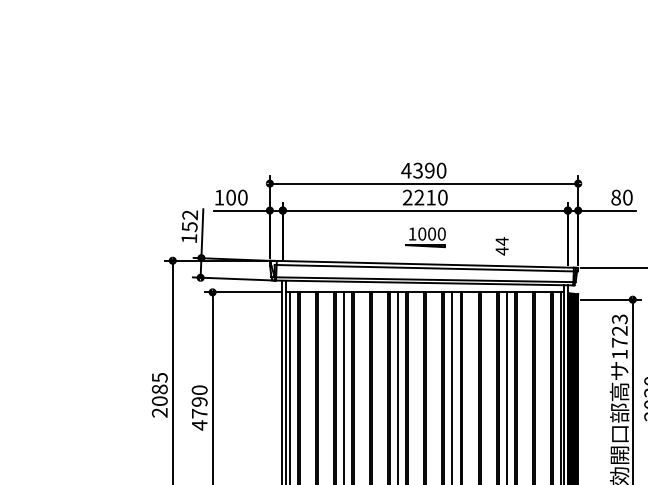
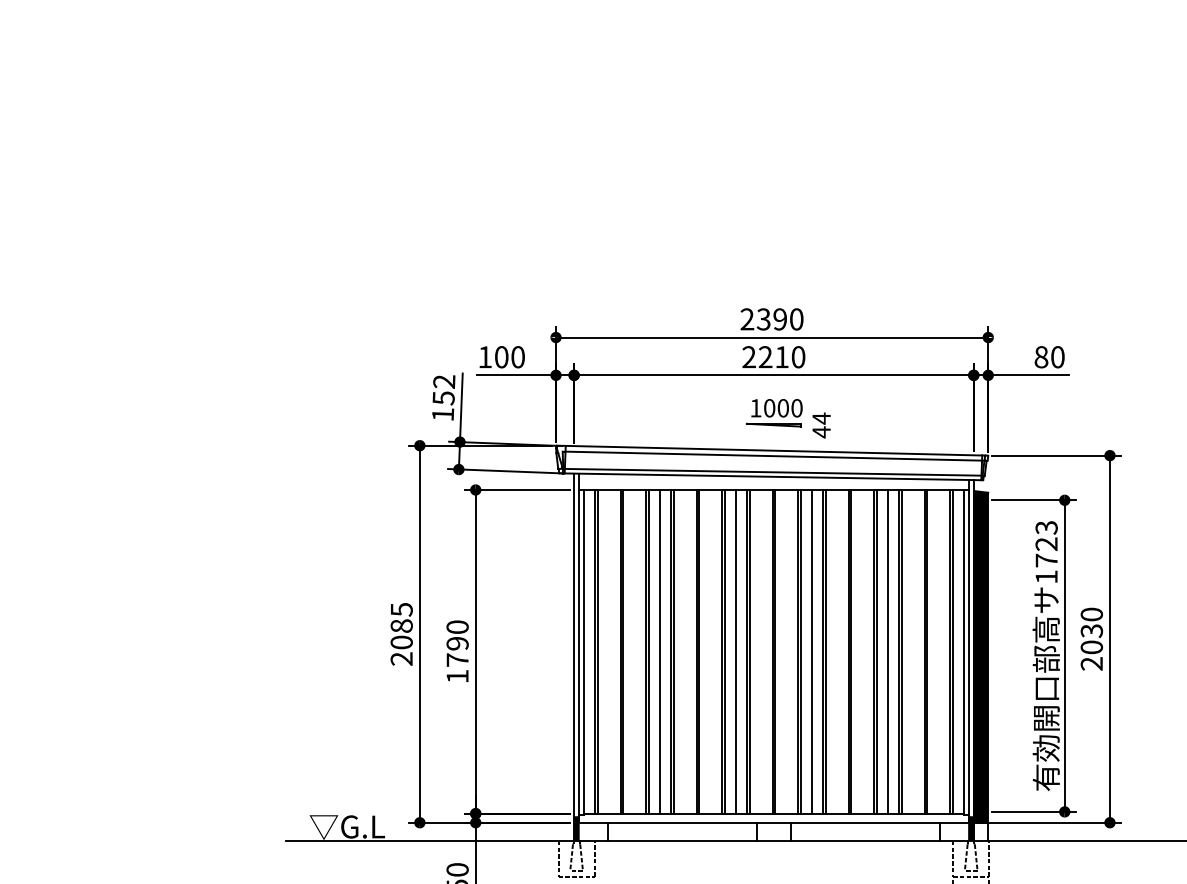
text: (405, 170) -> (746, 319), 4390 -> 2390
text: (502, 246) -> (821, 425), moved
text: (199, 425) -> (457, 676), 4790 -> 1790

